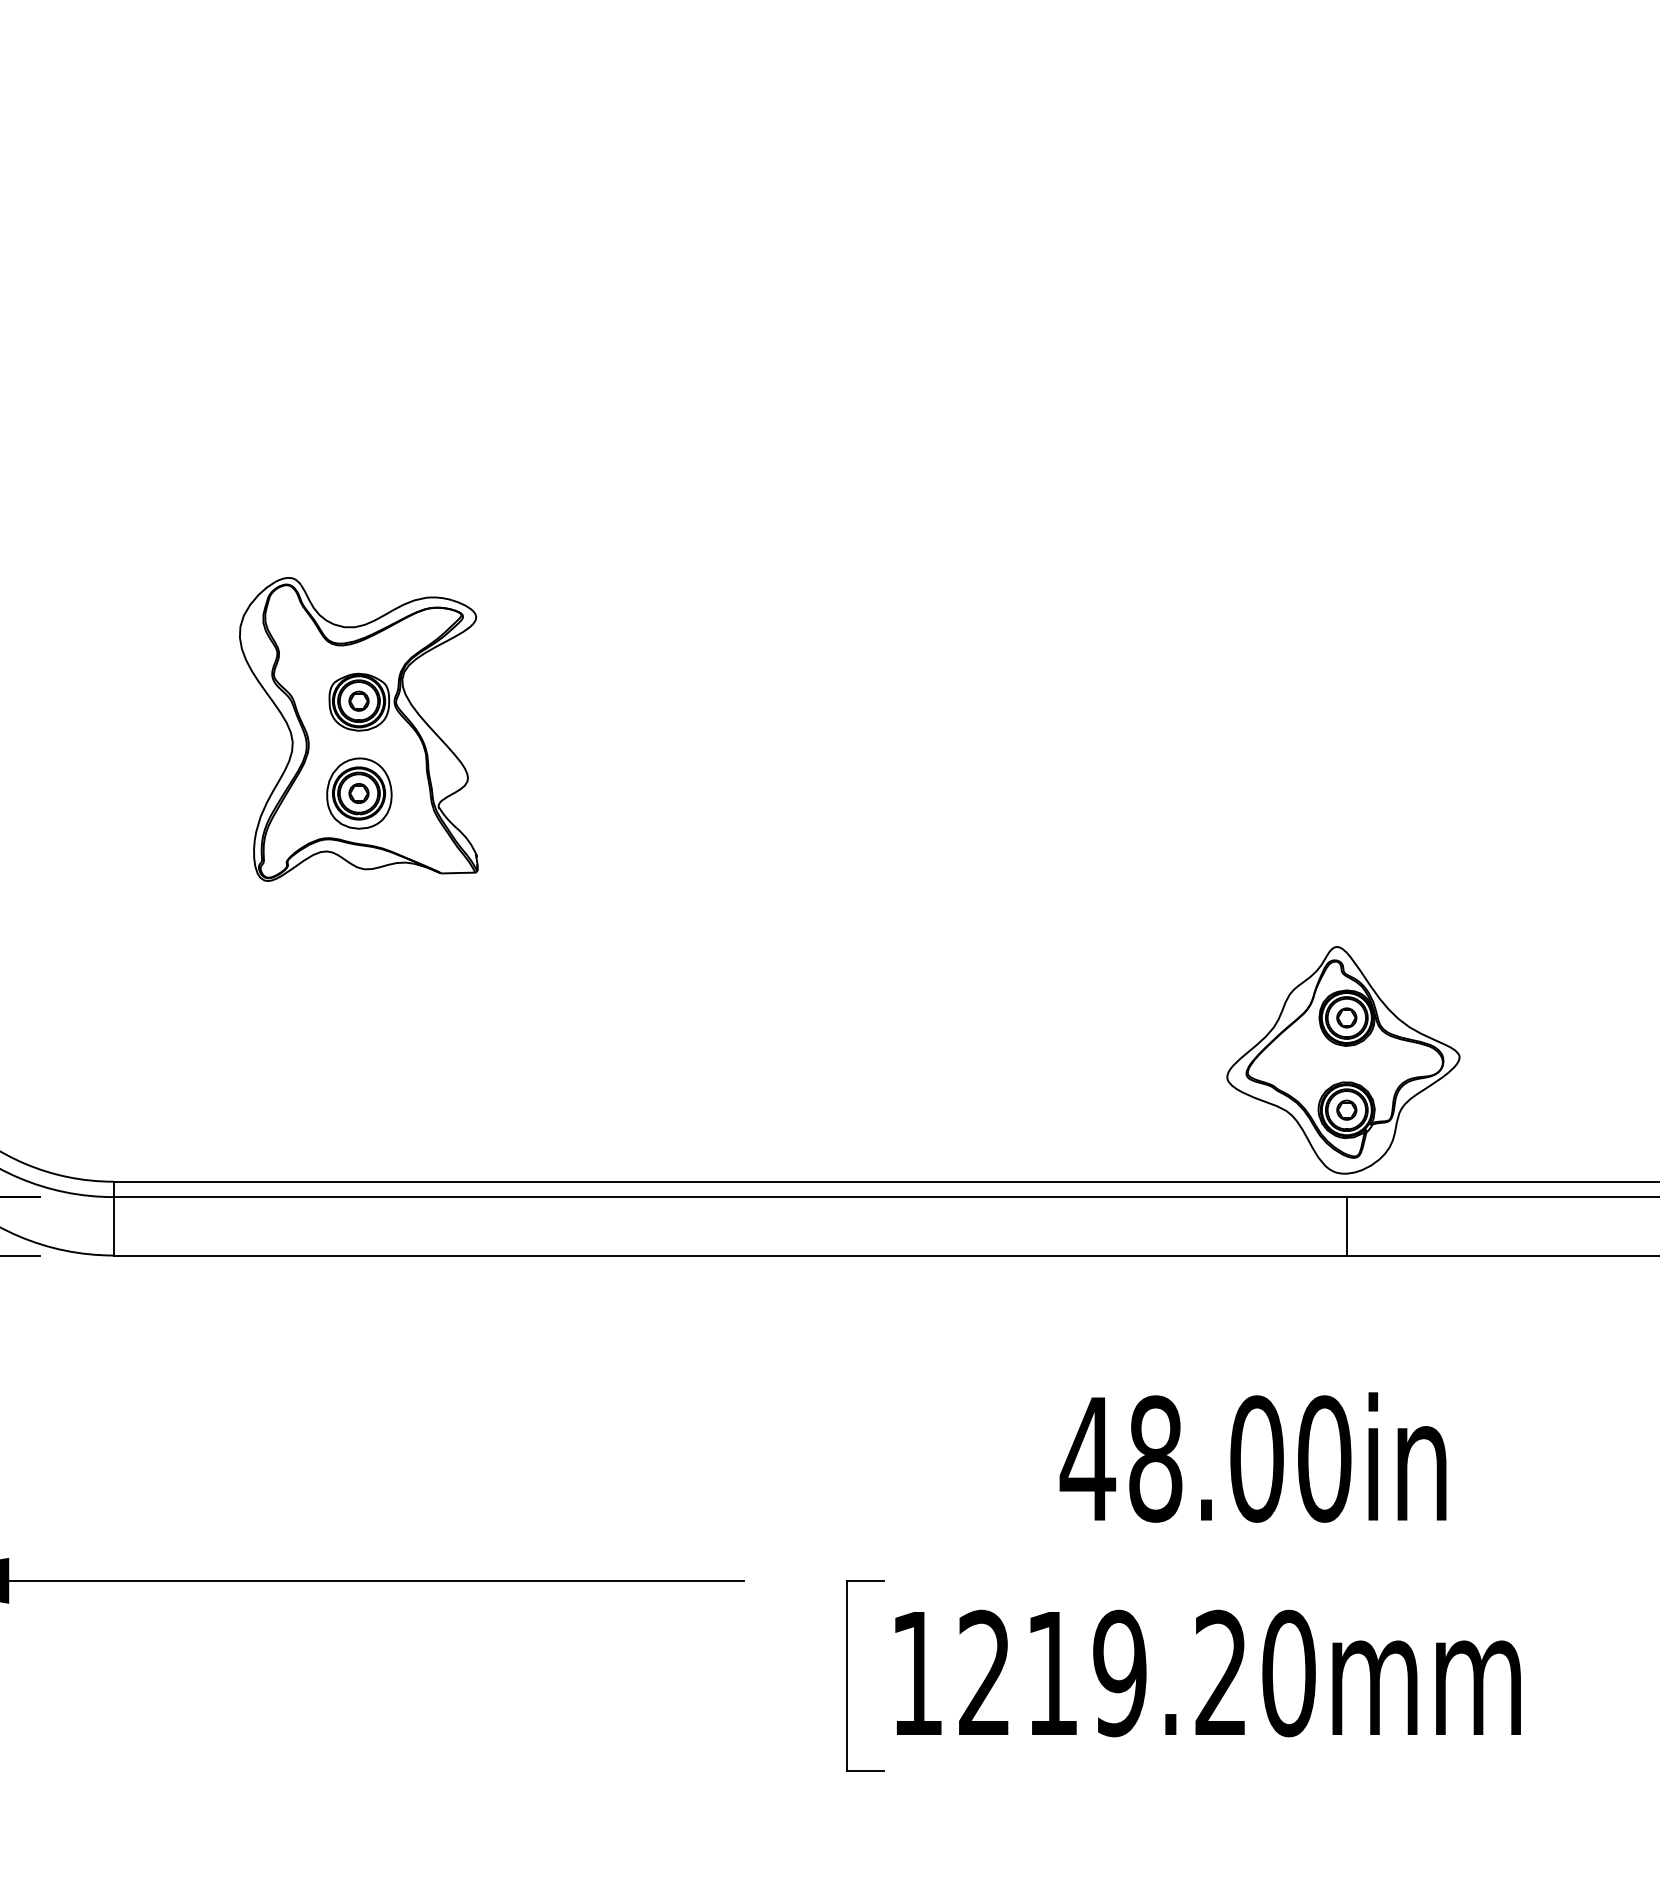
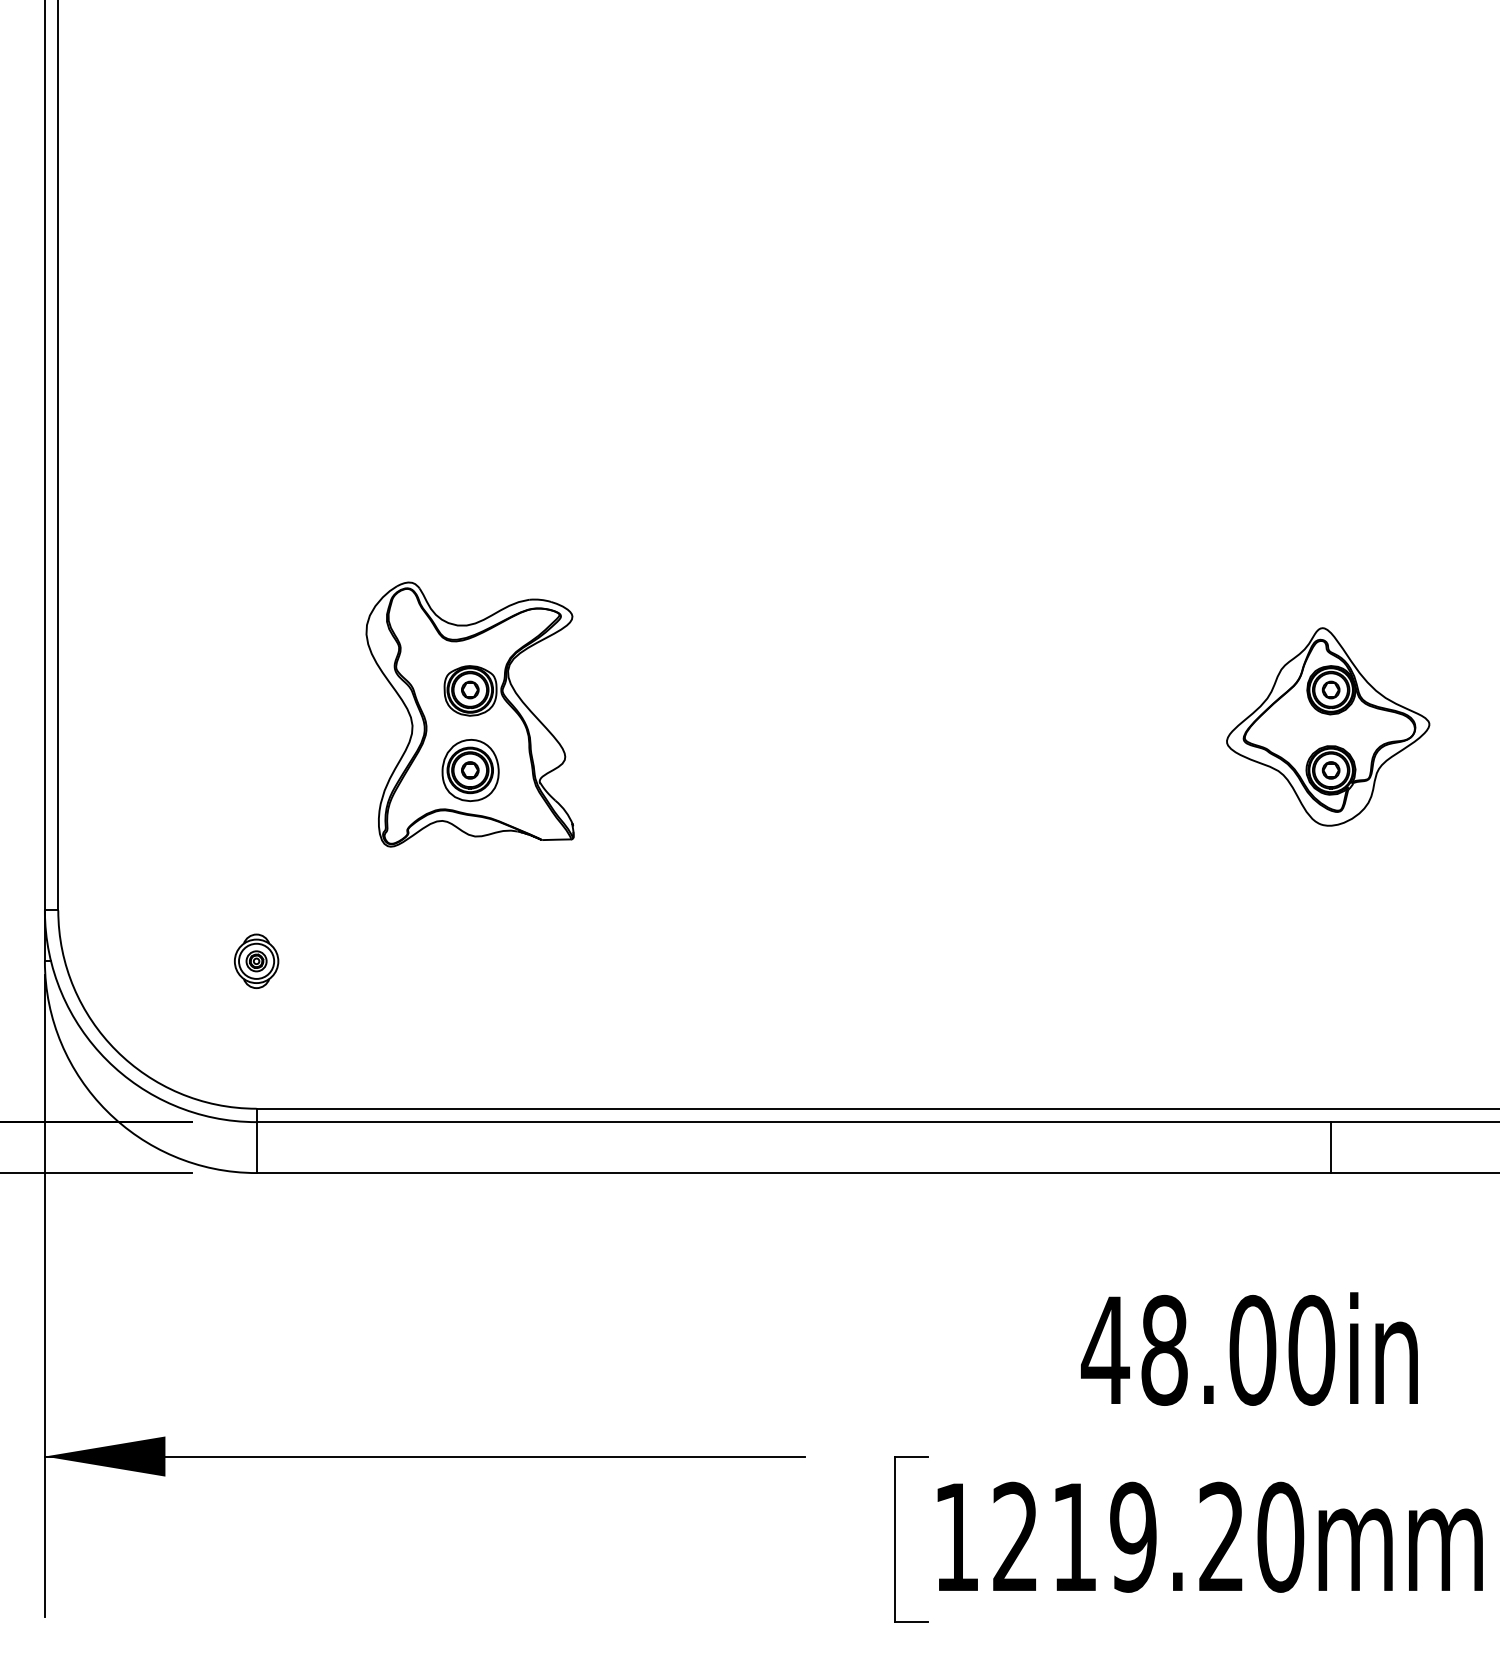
part: (113, 1011) -> (256, 960), added
part: (1343, 1059) -> (1328, 726), moved

